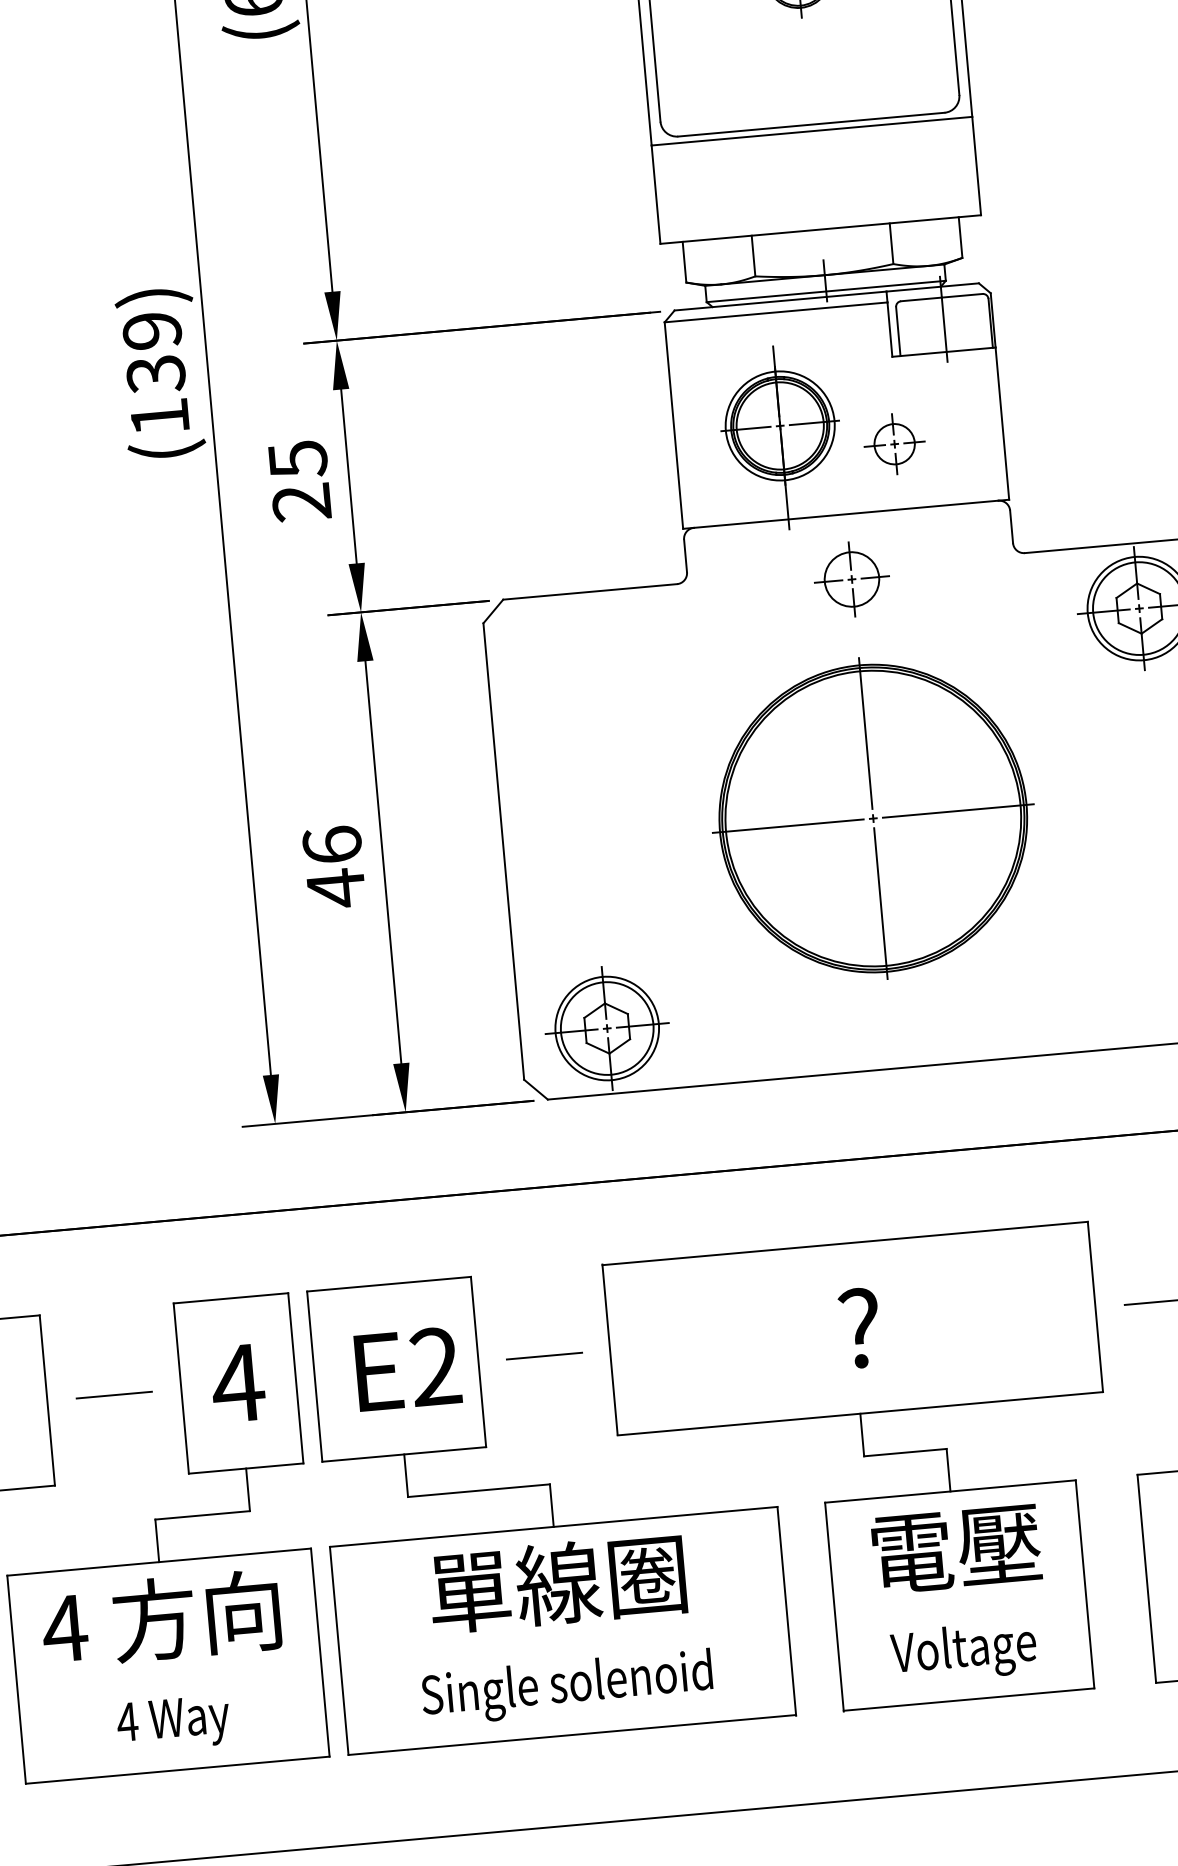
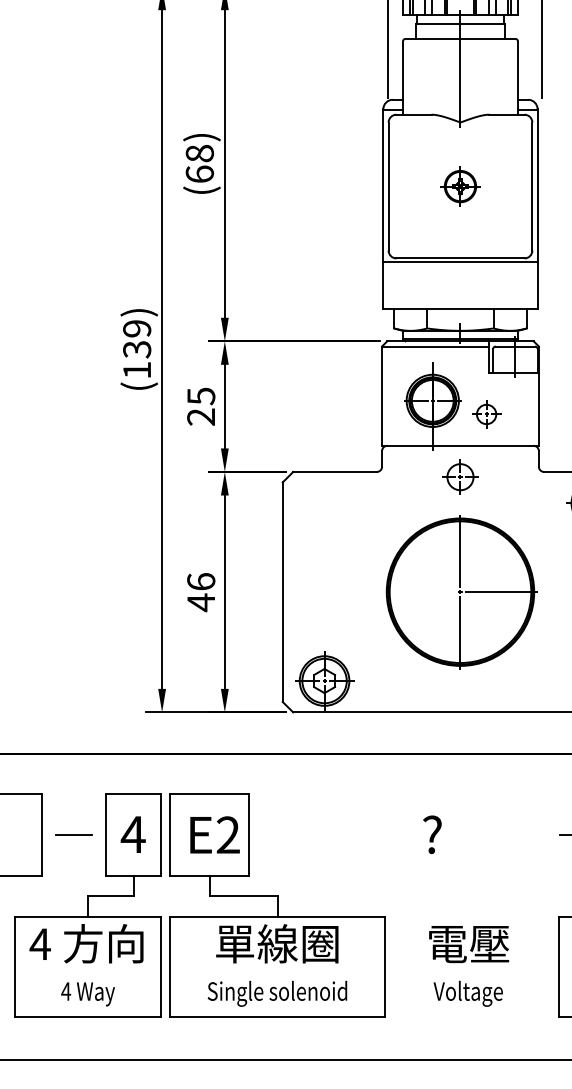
line: (788, 826) -> (419, 592), removed
line: (544, 1355) -> (280, 834), removed
part: (863, 1457) -> (428, 896), removed

